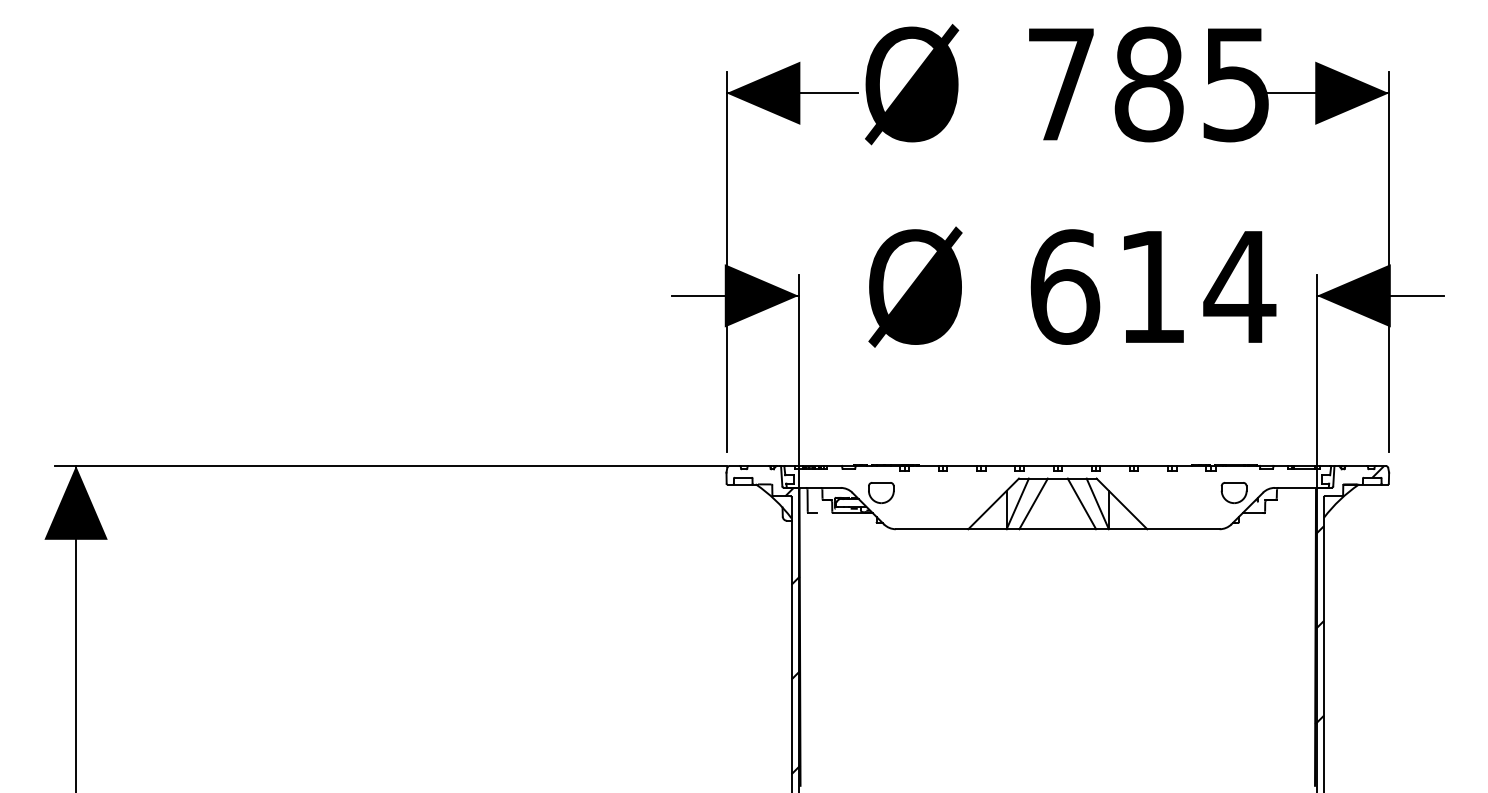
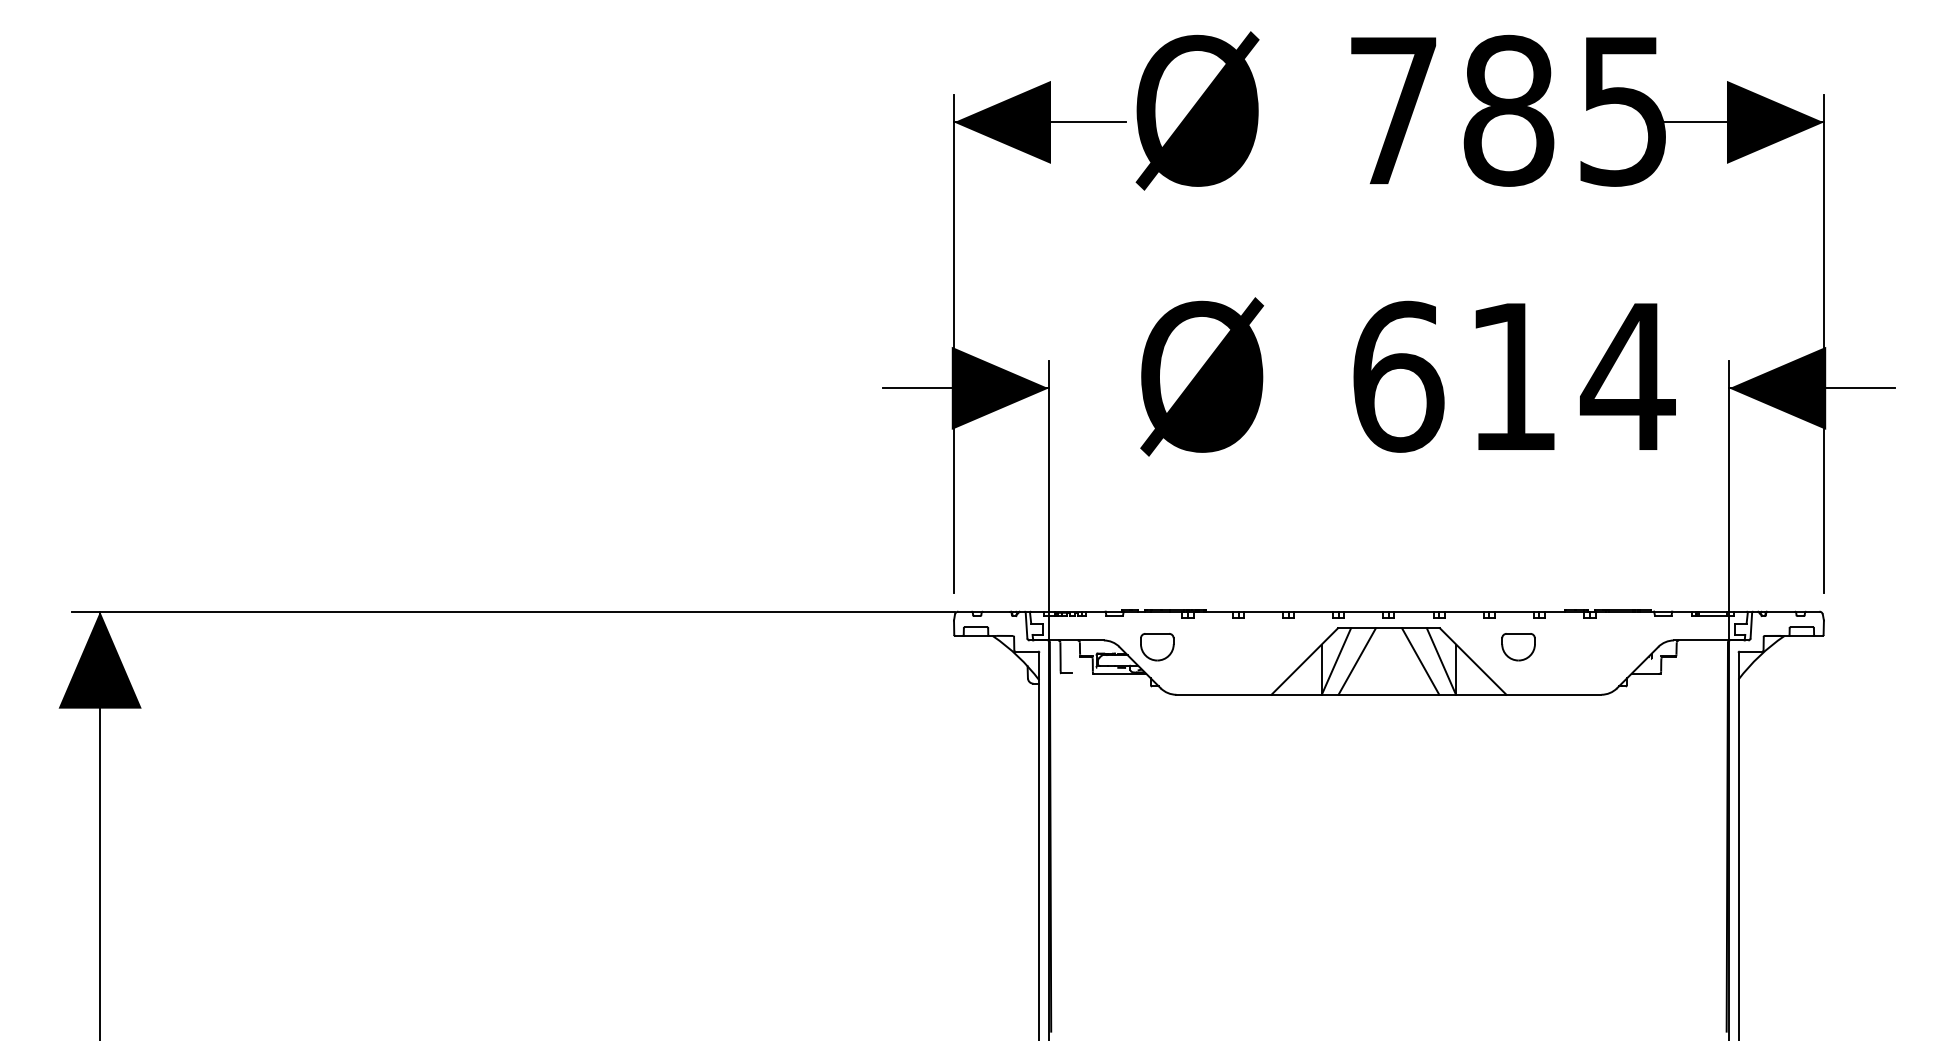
part: (1234, 493) -> (1518, 647), moved
hatch: (1349, 595) -> (1771, 781), removed
hatch: (793, 629) -> (1041, 826), removed

